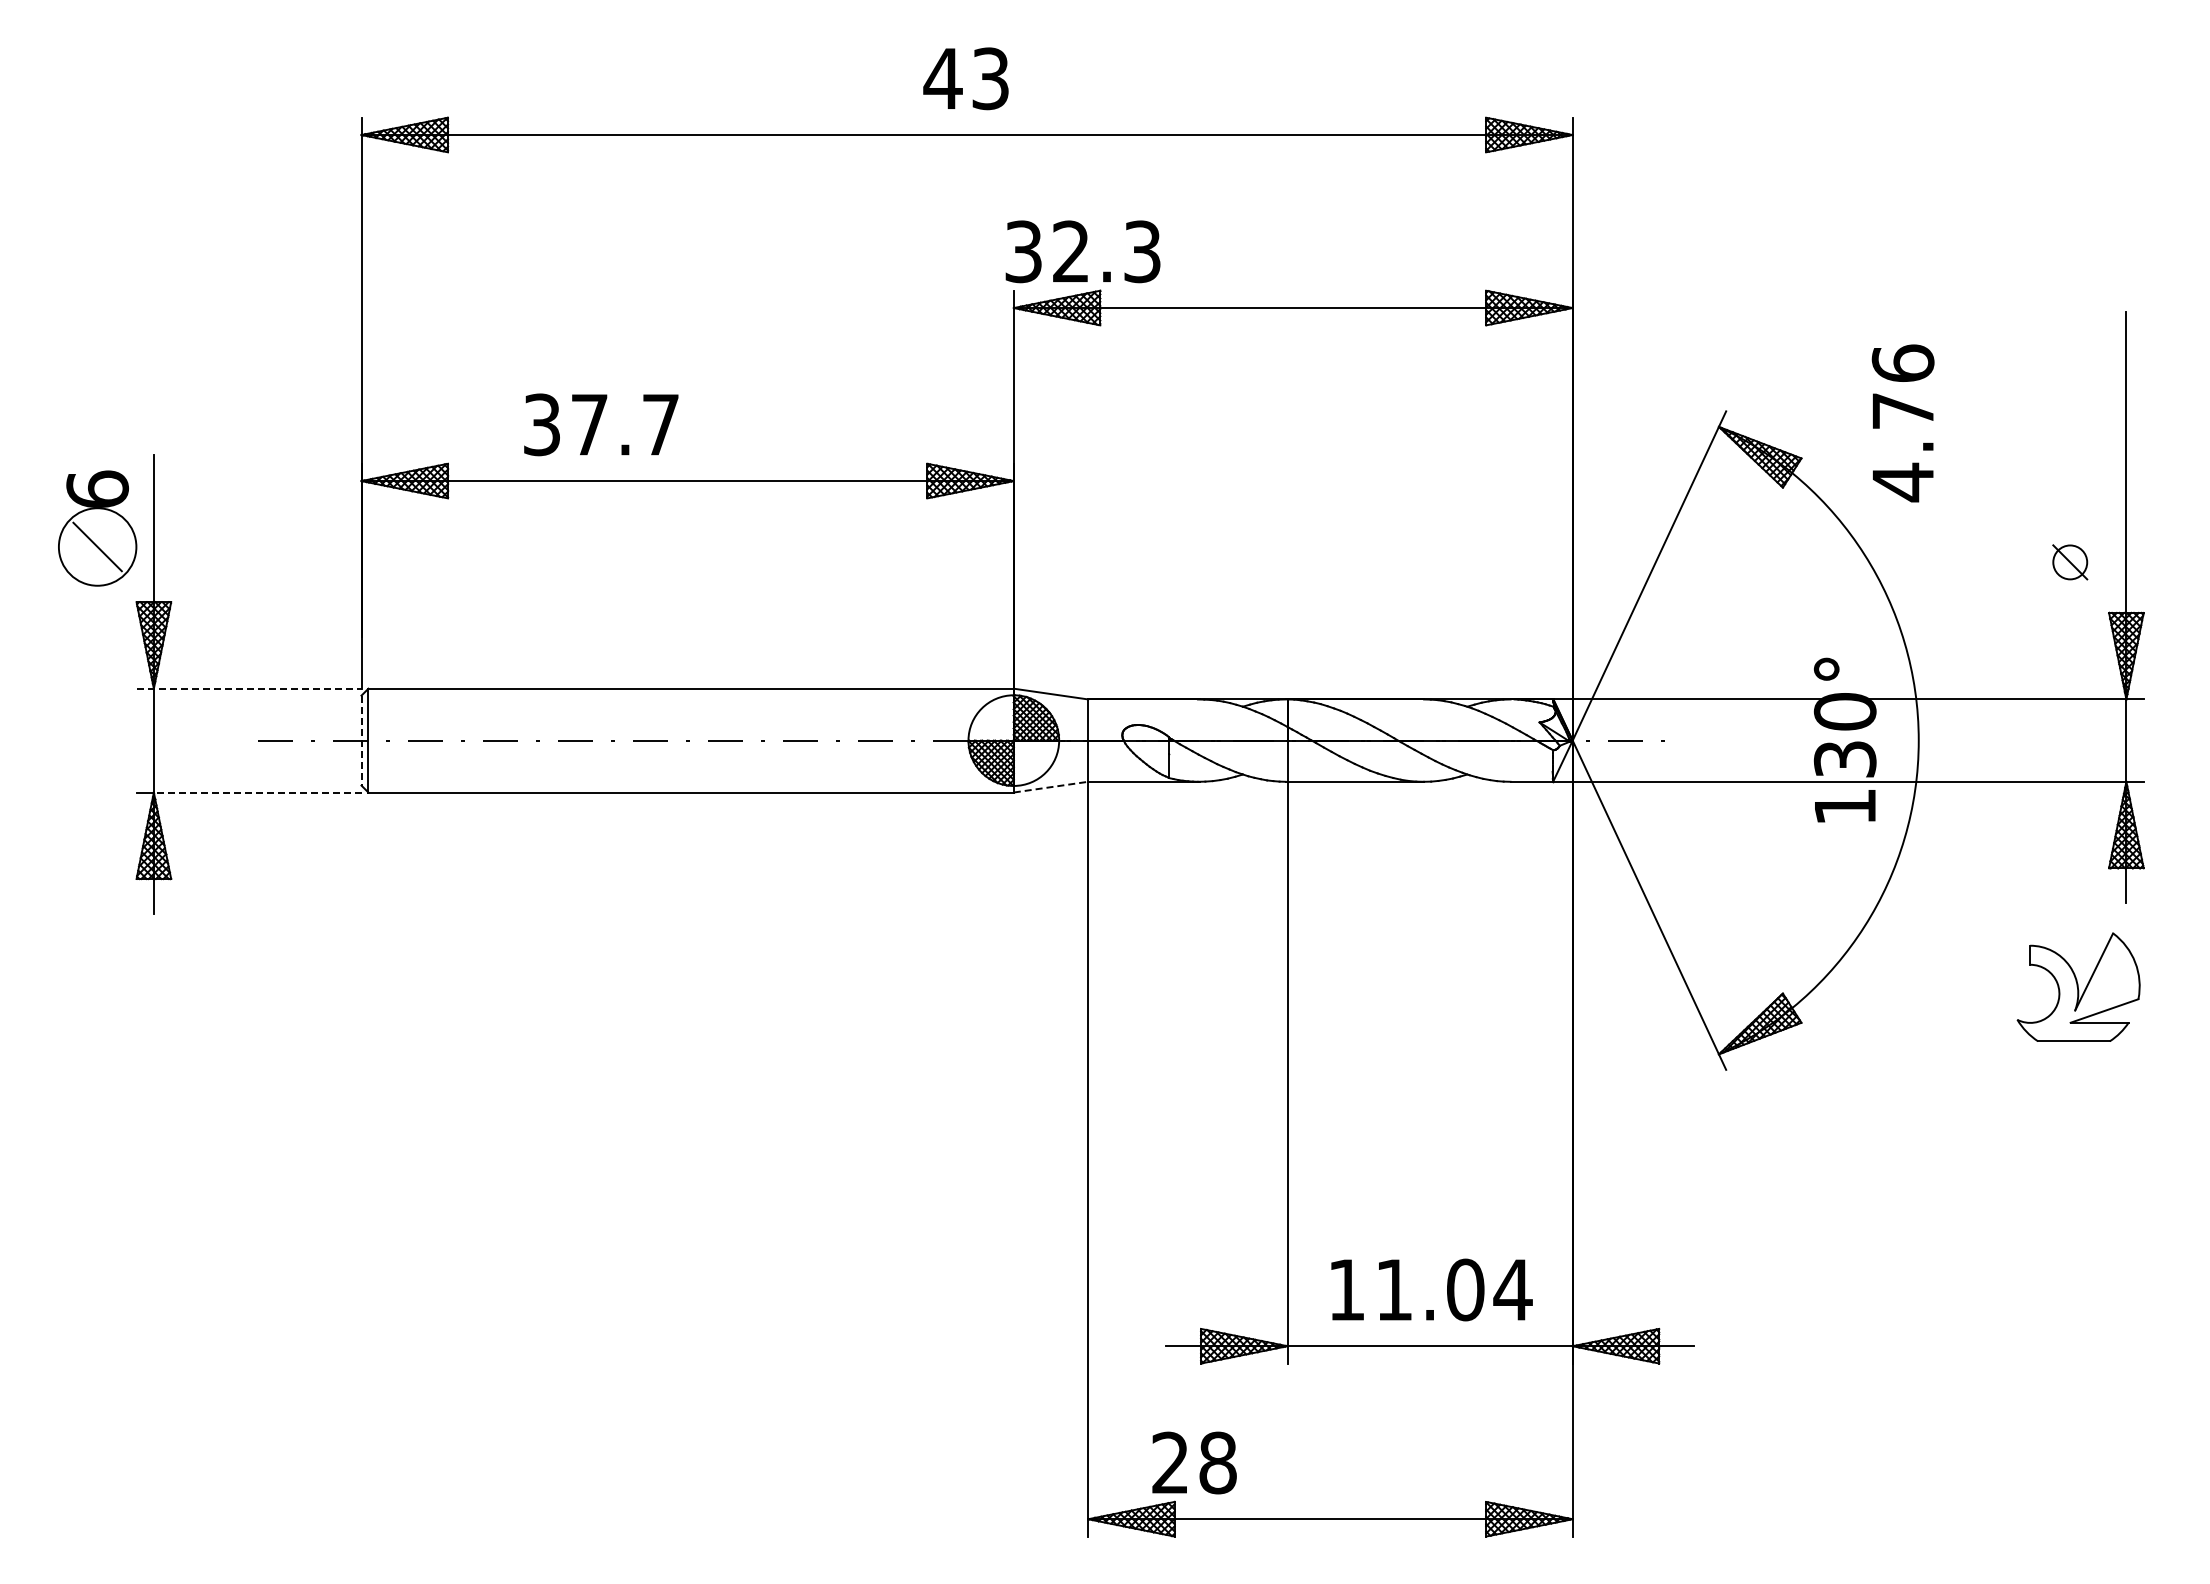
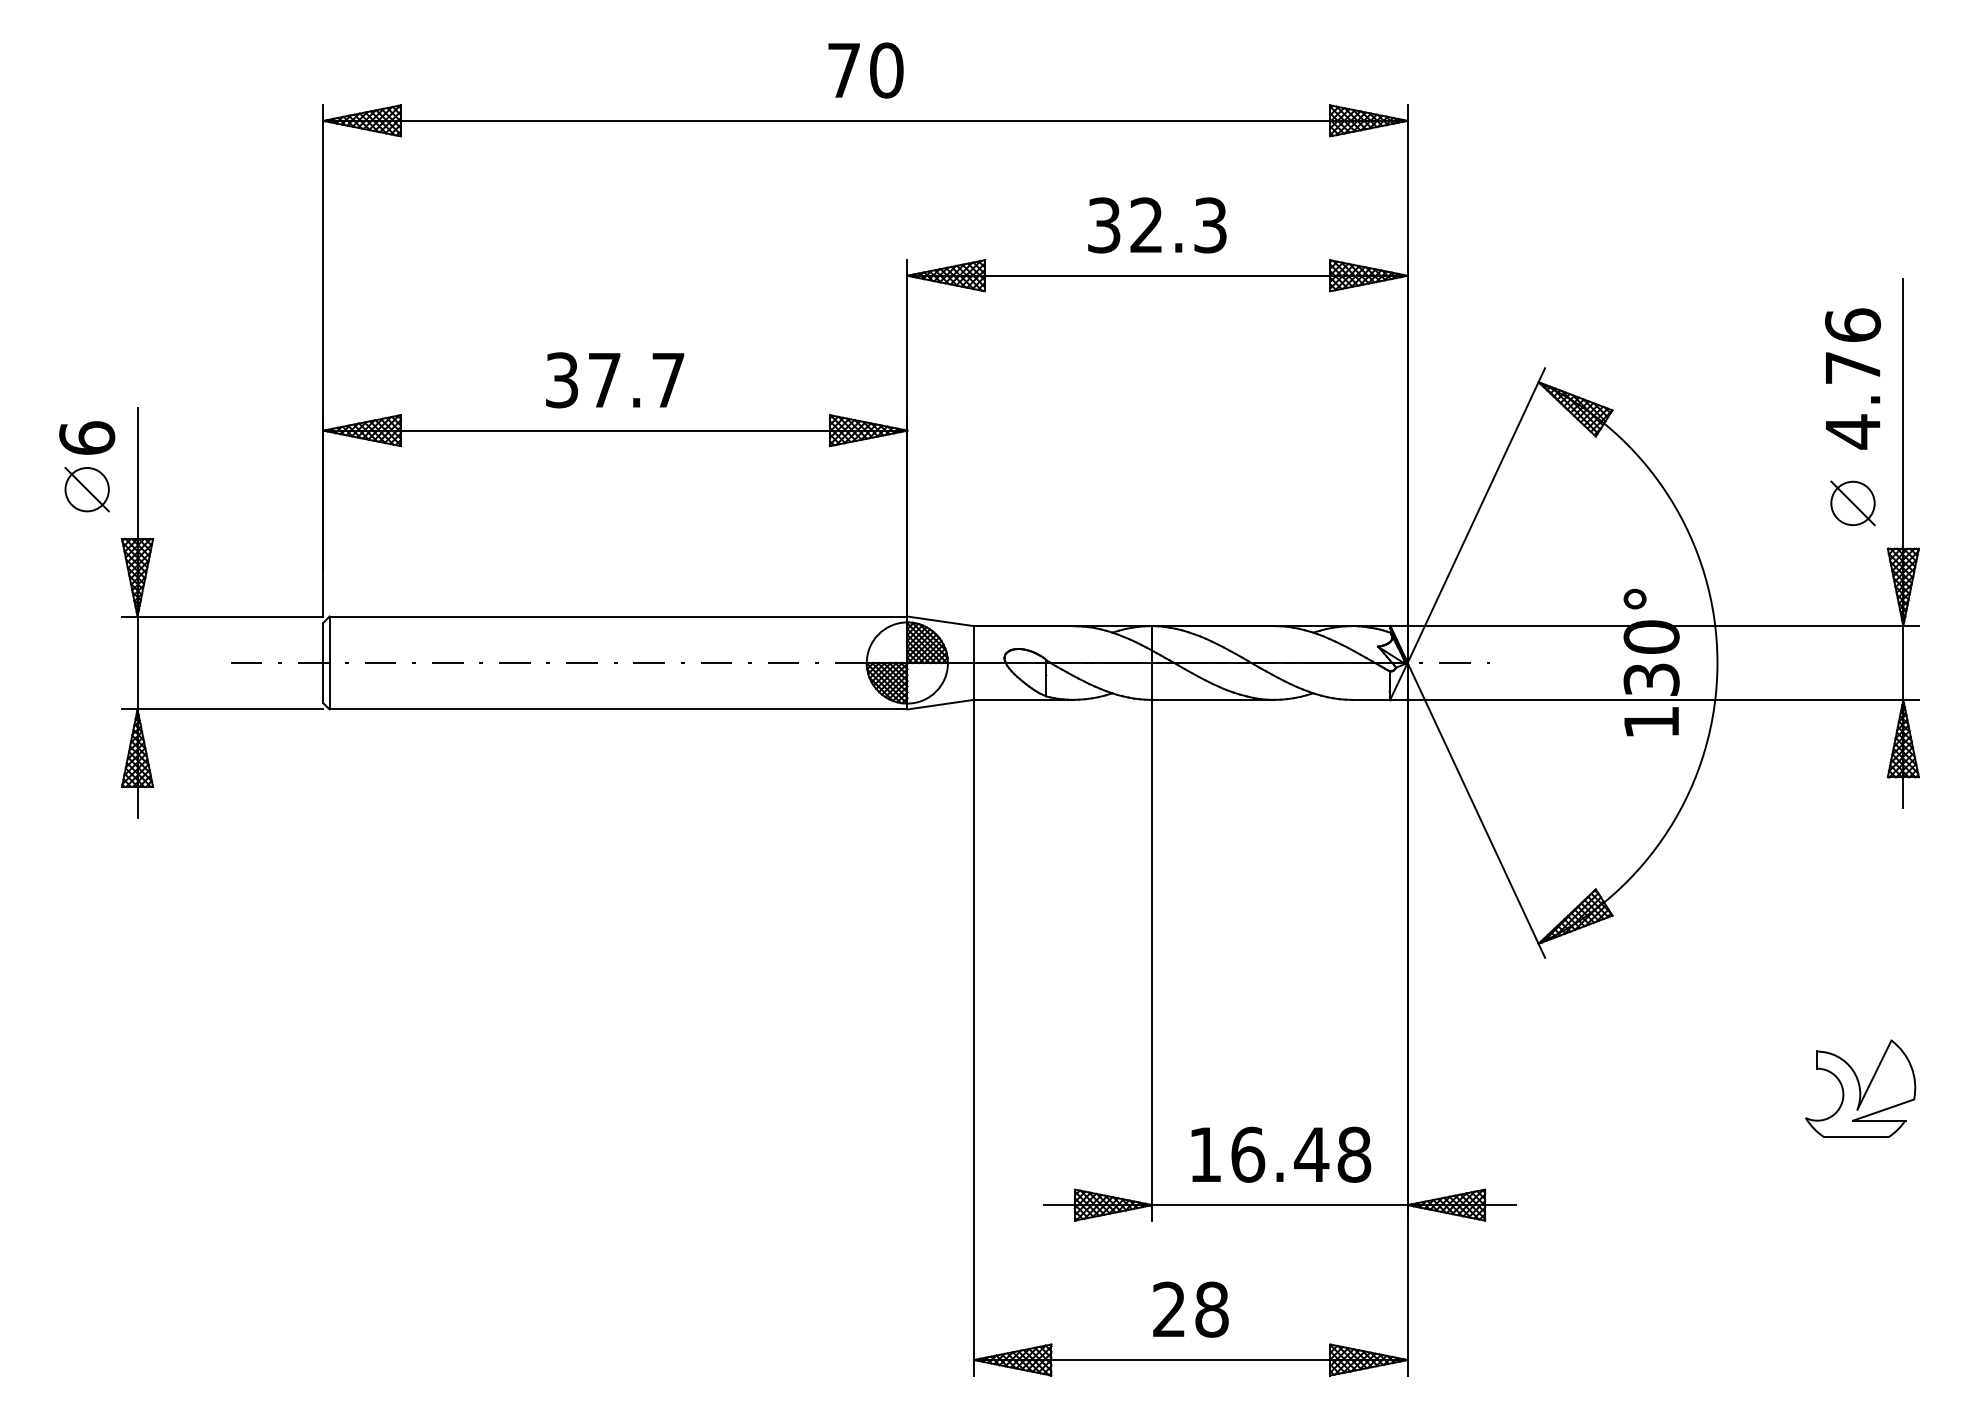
text: (966, 78) -> (865, 70), 43 -> 70
text: (1082, 251) -> (1156, 225), moved
text: (1902, 423) -> (1852, 379), moved
text: (601, 424) -> (615, 380), moved
circle: (97, 546) -> (87, 489), size x0.62
part: (2070, 562) -> (1853, 503), size x1.43
line: (249, 688) -> (223, 616), dashed -> solid
line: (361, 740) -> (323, 662), dashed -> solid
line: (1051, 787) -> (941, 704), dashed -> solid
line: (257, 792) -> (230, 709), dashed -> solid
part: (2078, 986) -> (1860, 1088), moved
text: (1454, 1289) -> (1301, 1154), 11.04 -> 16.48
text: (1194, 1462) -> (1190, 1309), moved

